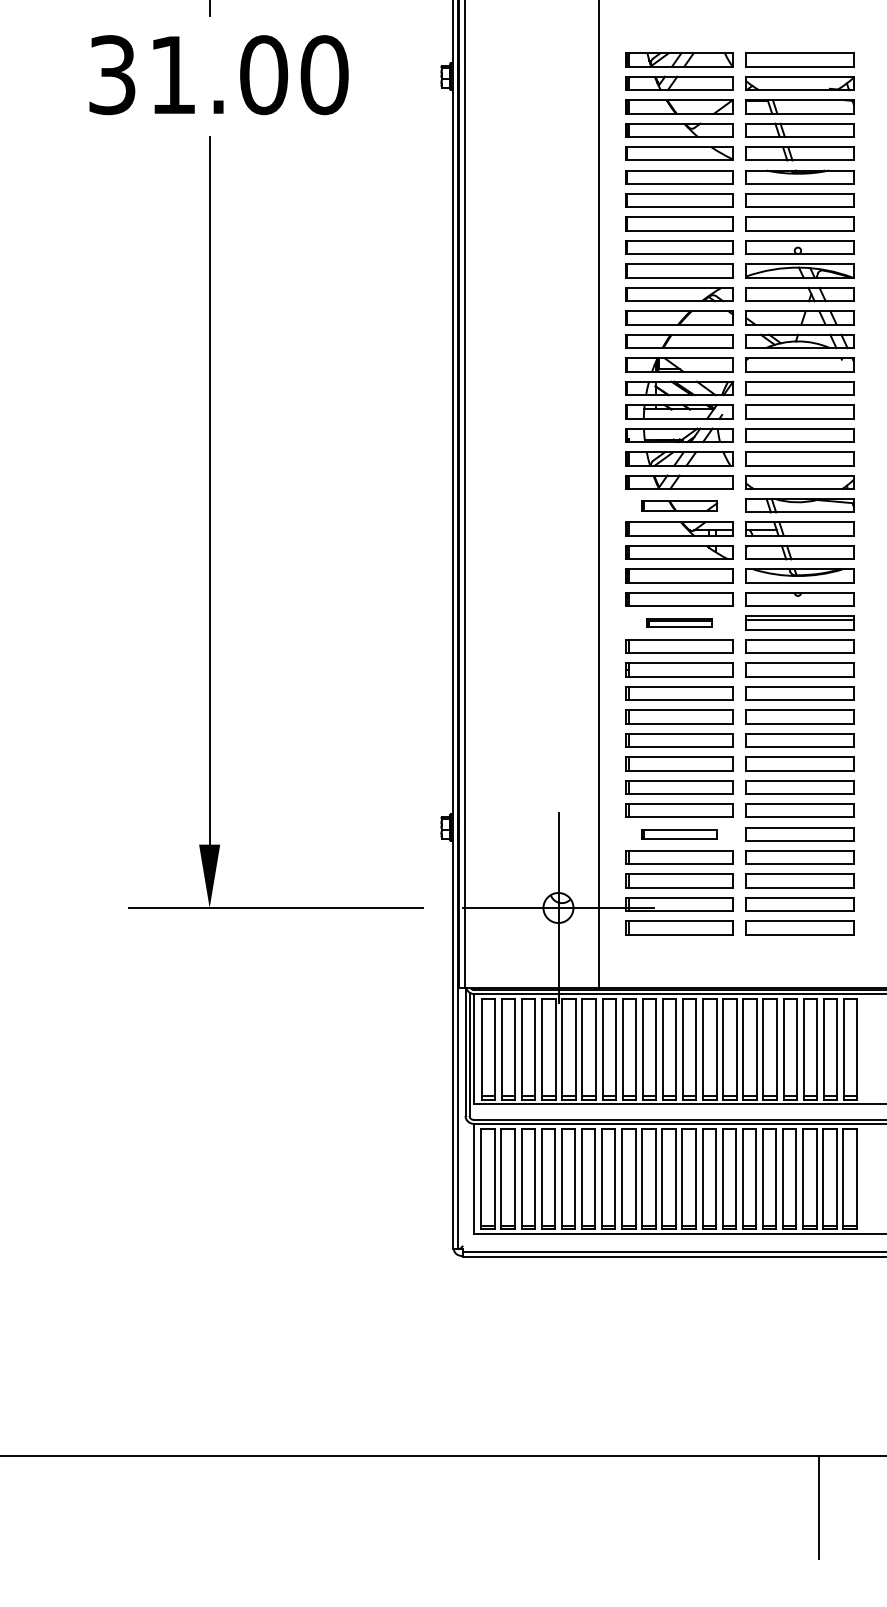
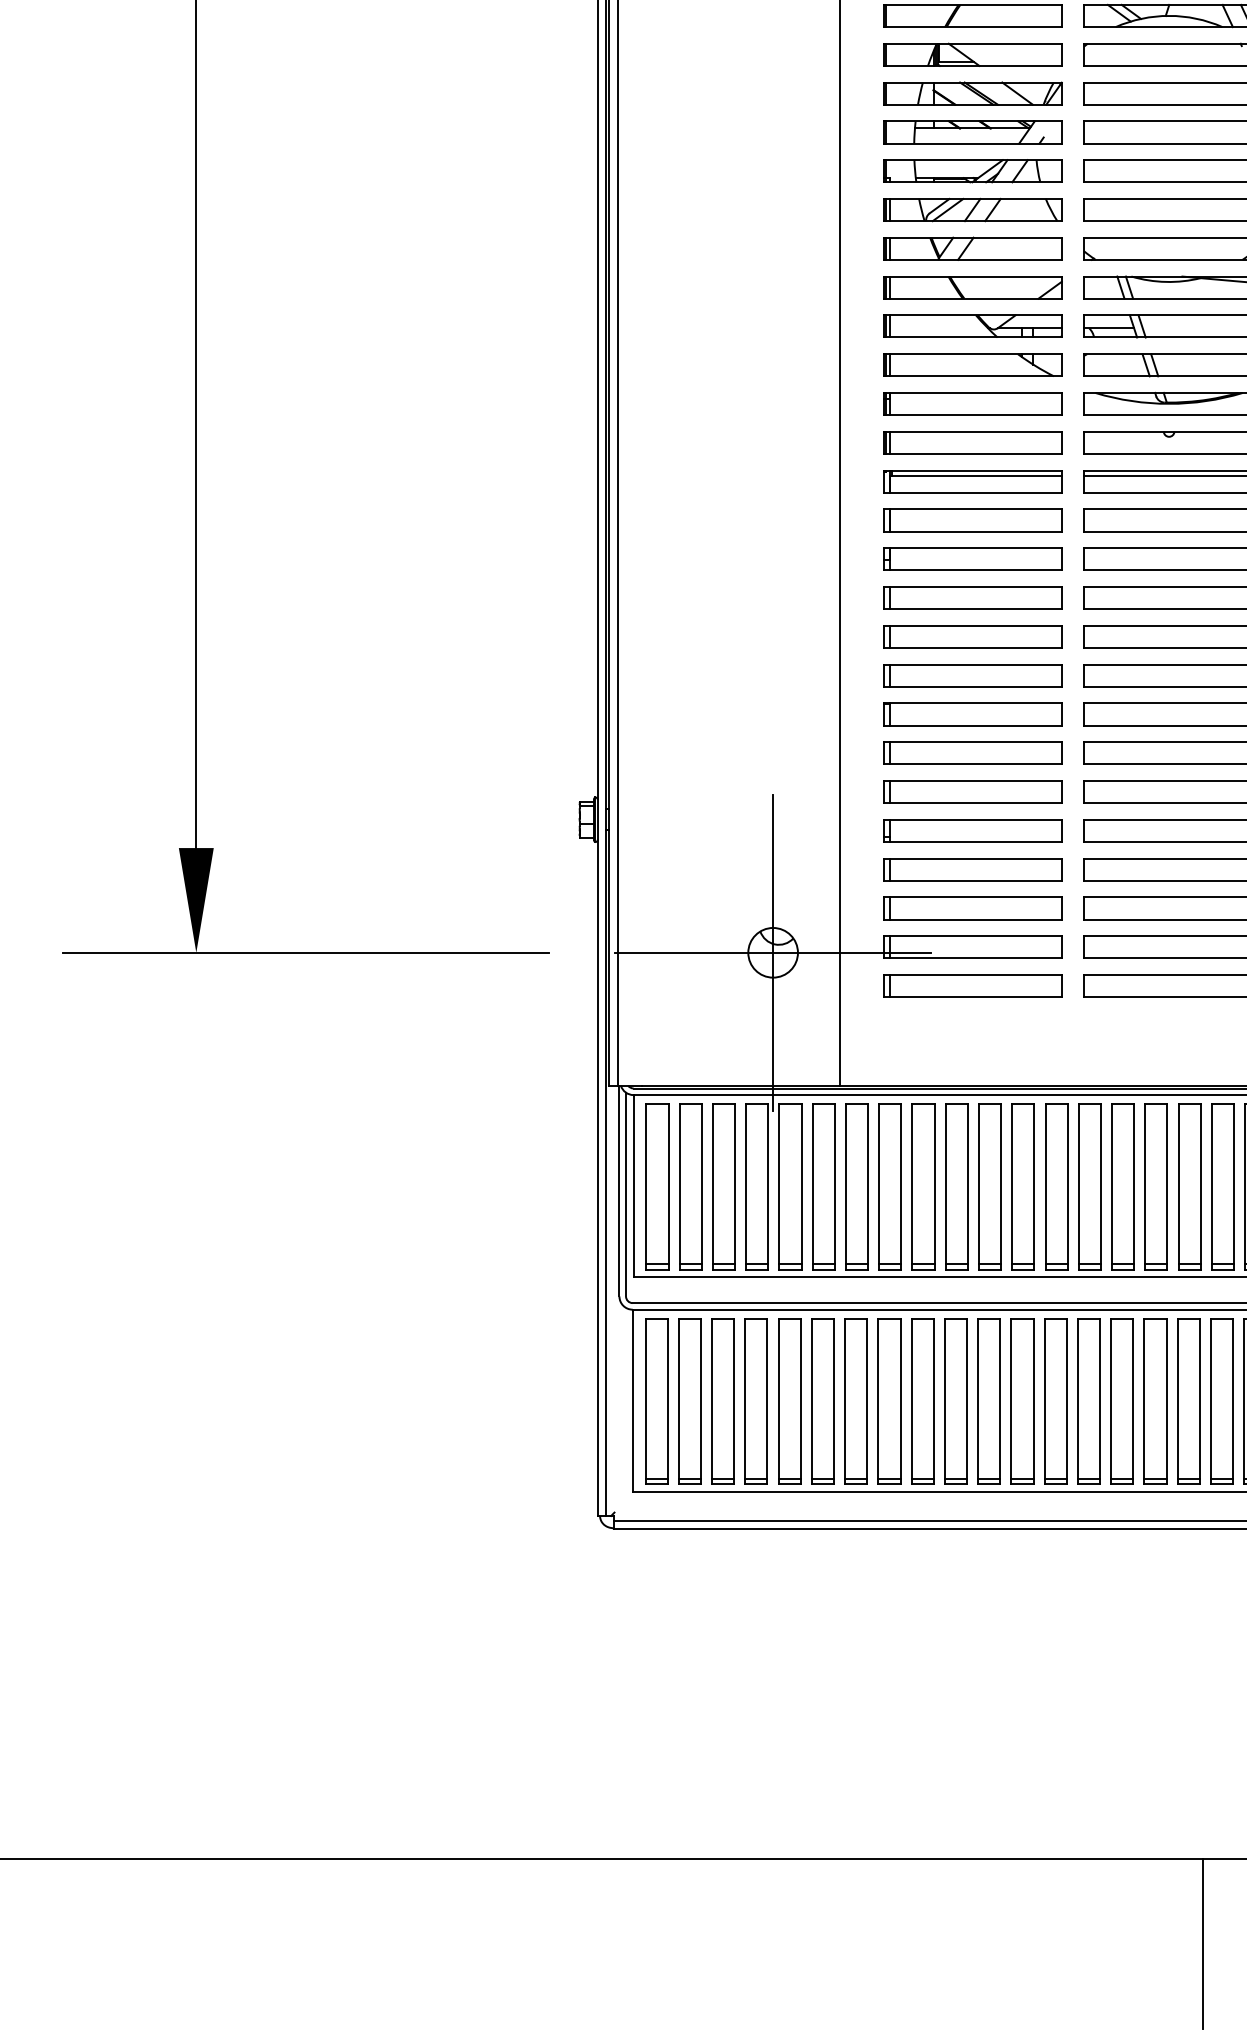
part: (679, 505) -> (973, 287), size x1.43
part: (679, 622) -> (973, 480), size x1.67
part: (679, 834) -> (973, 831), size x1.43

